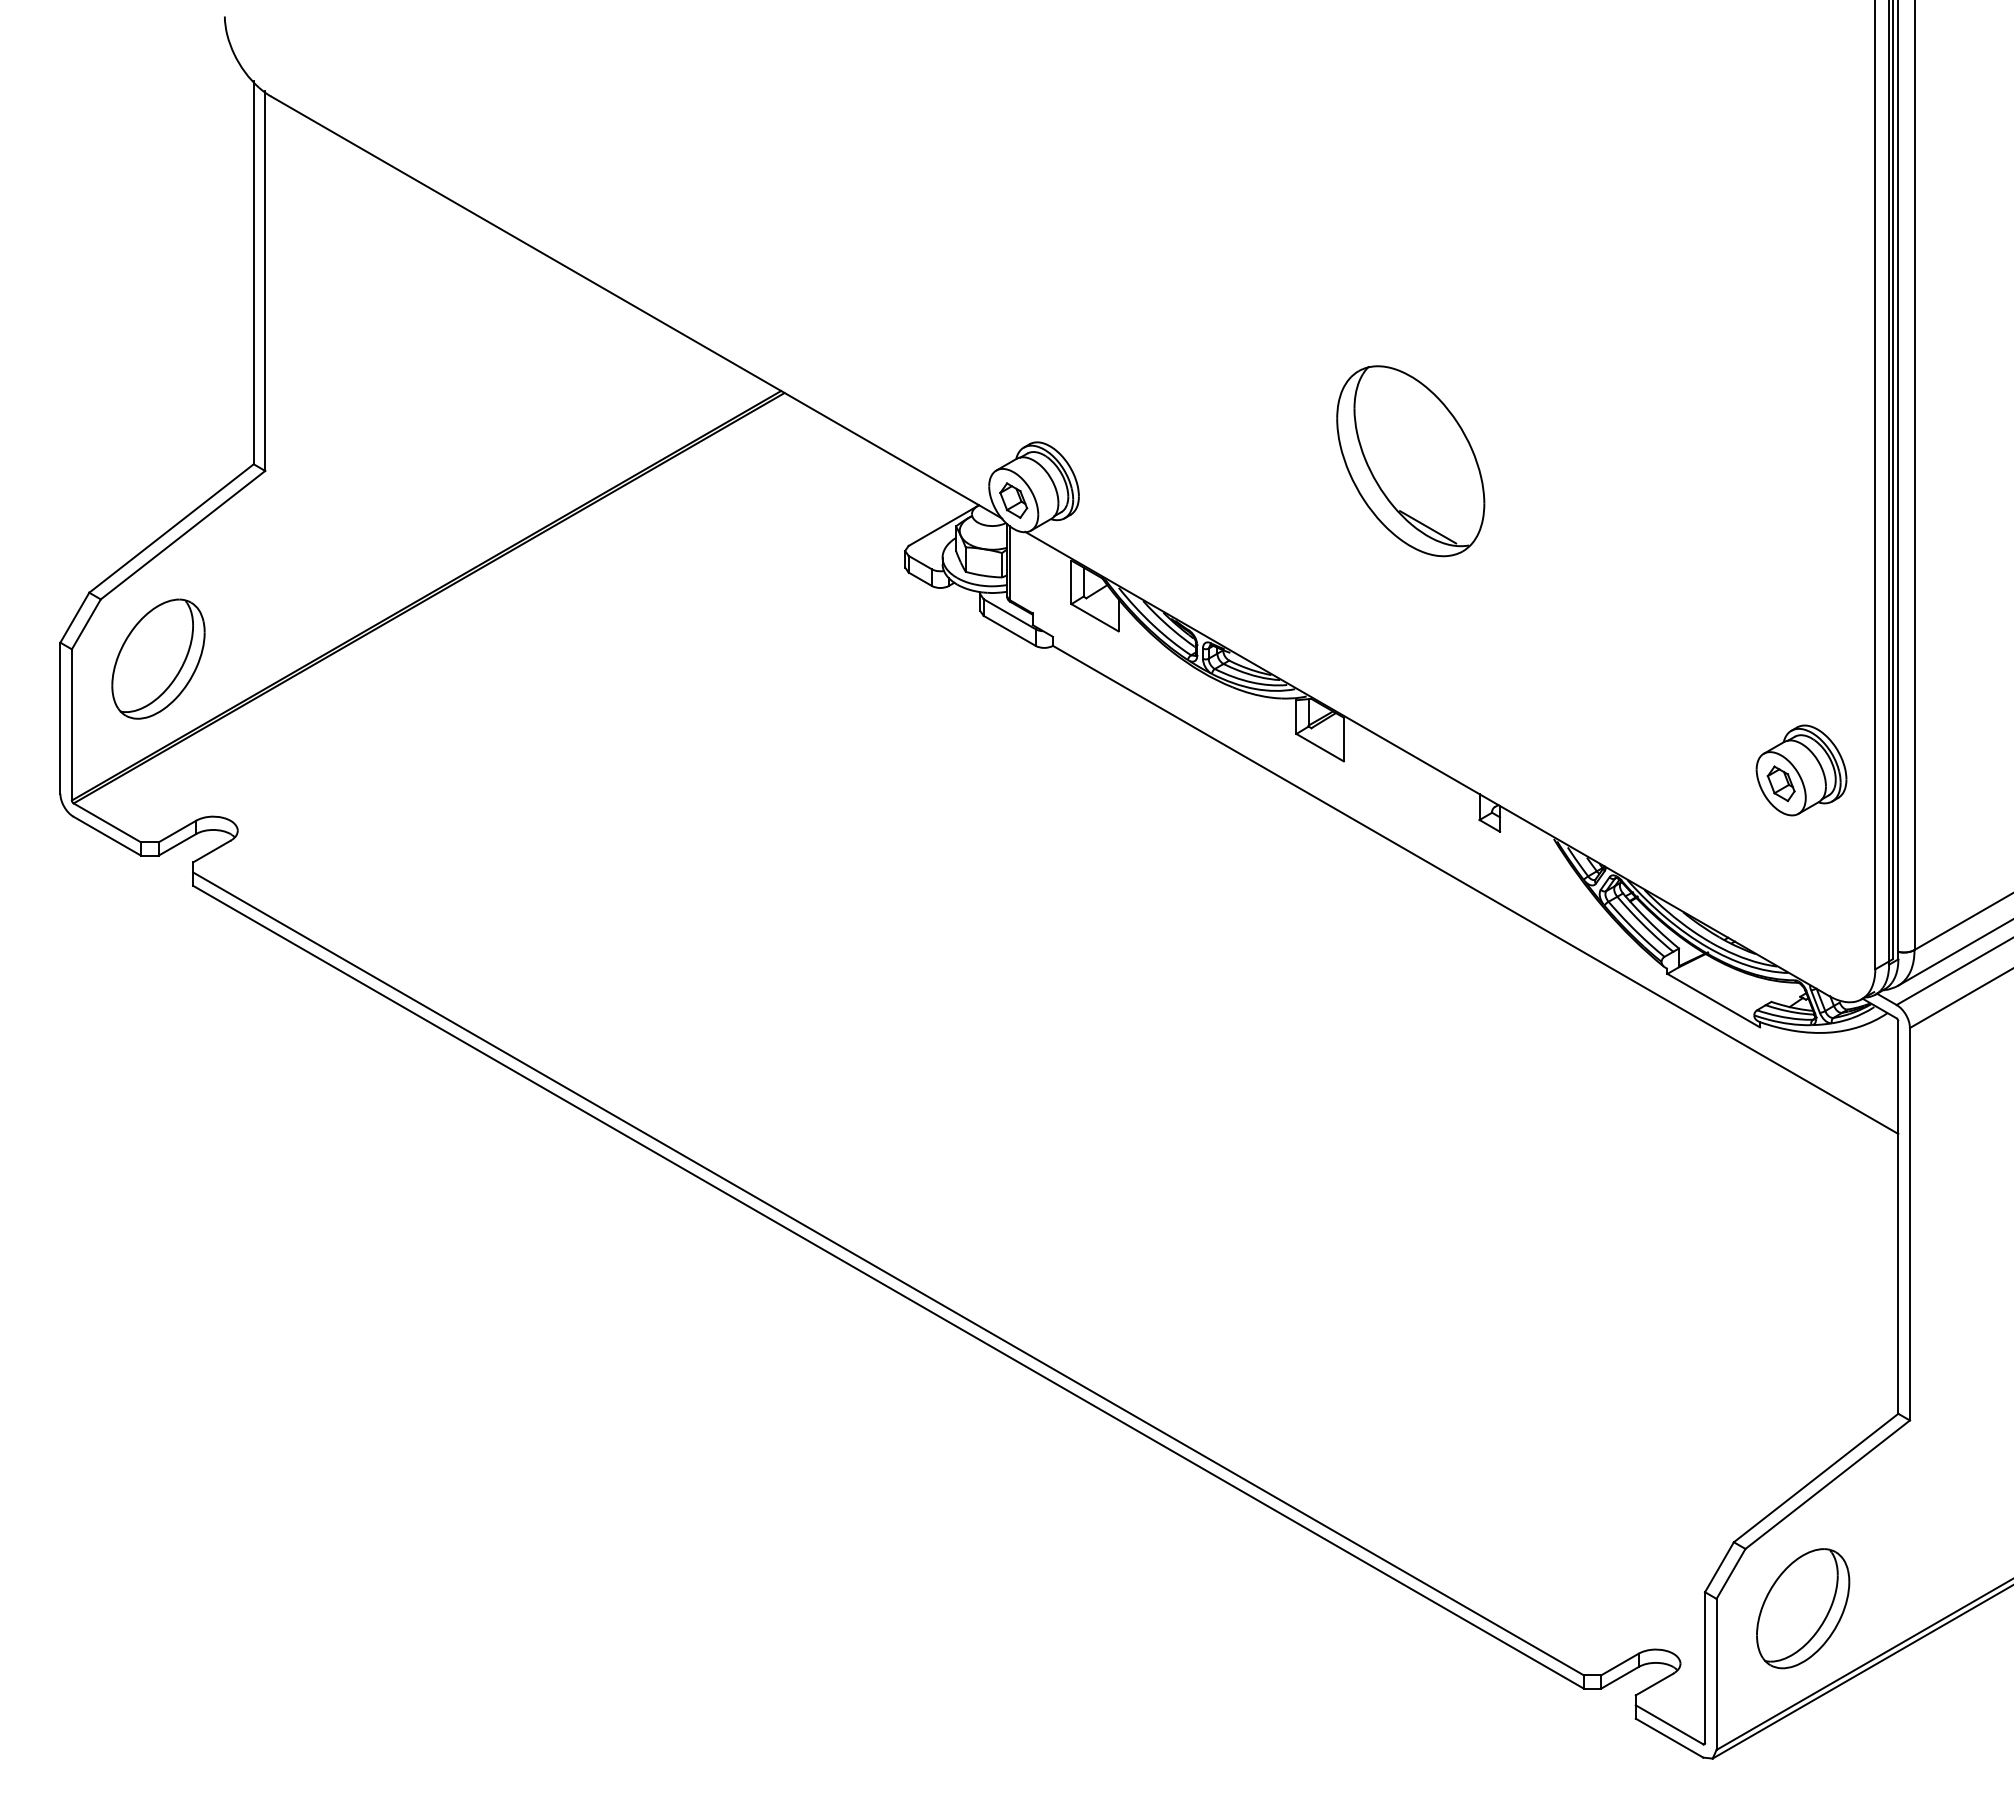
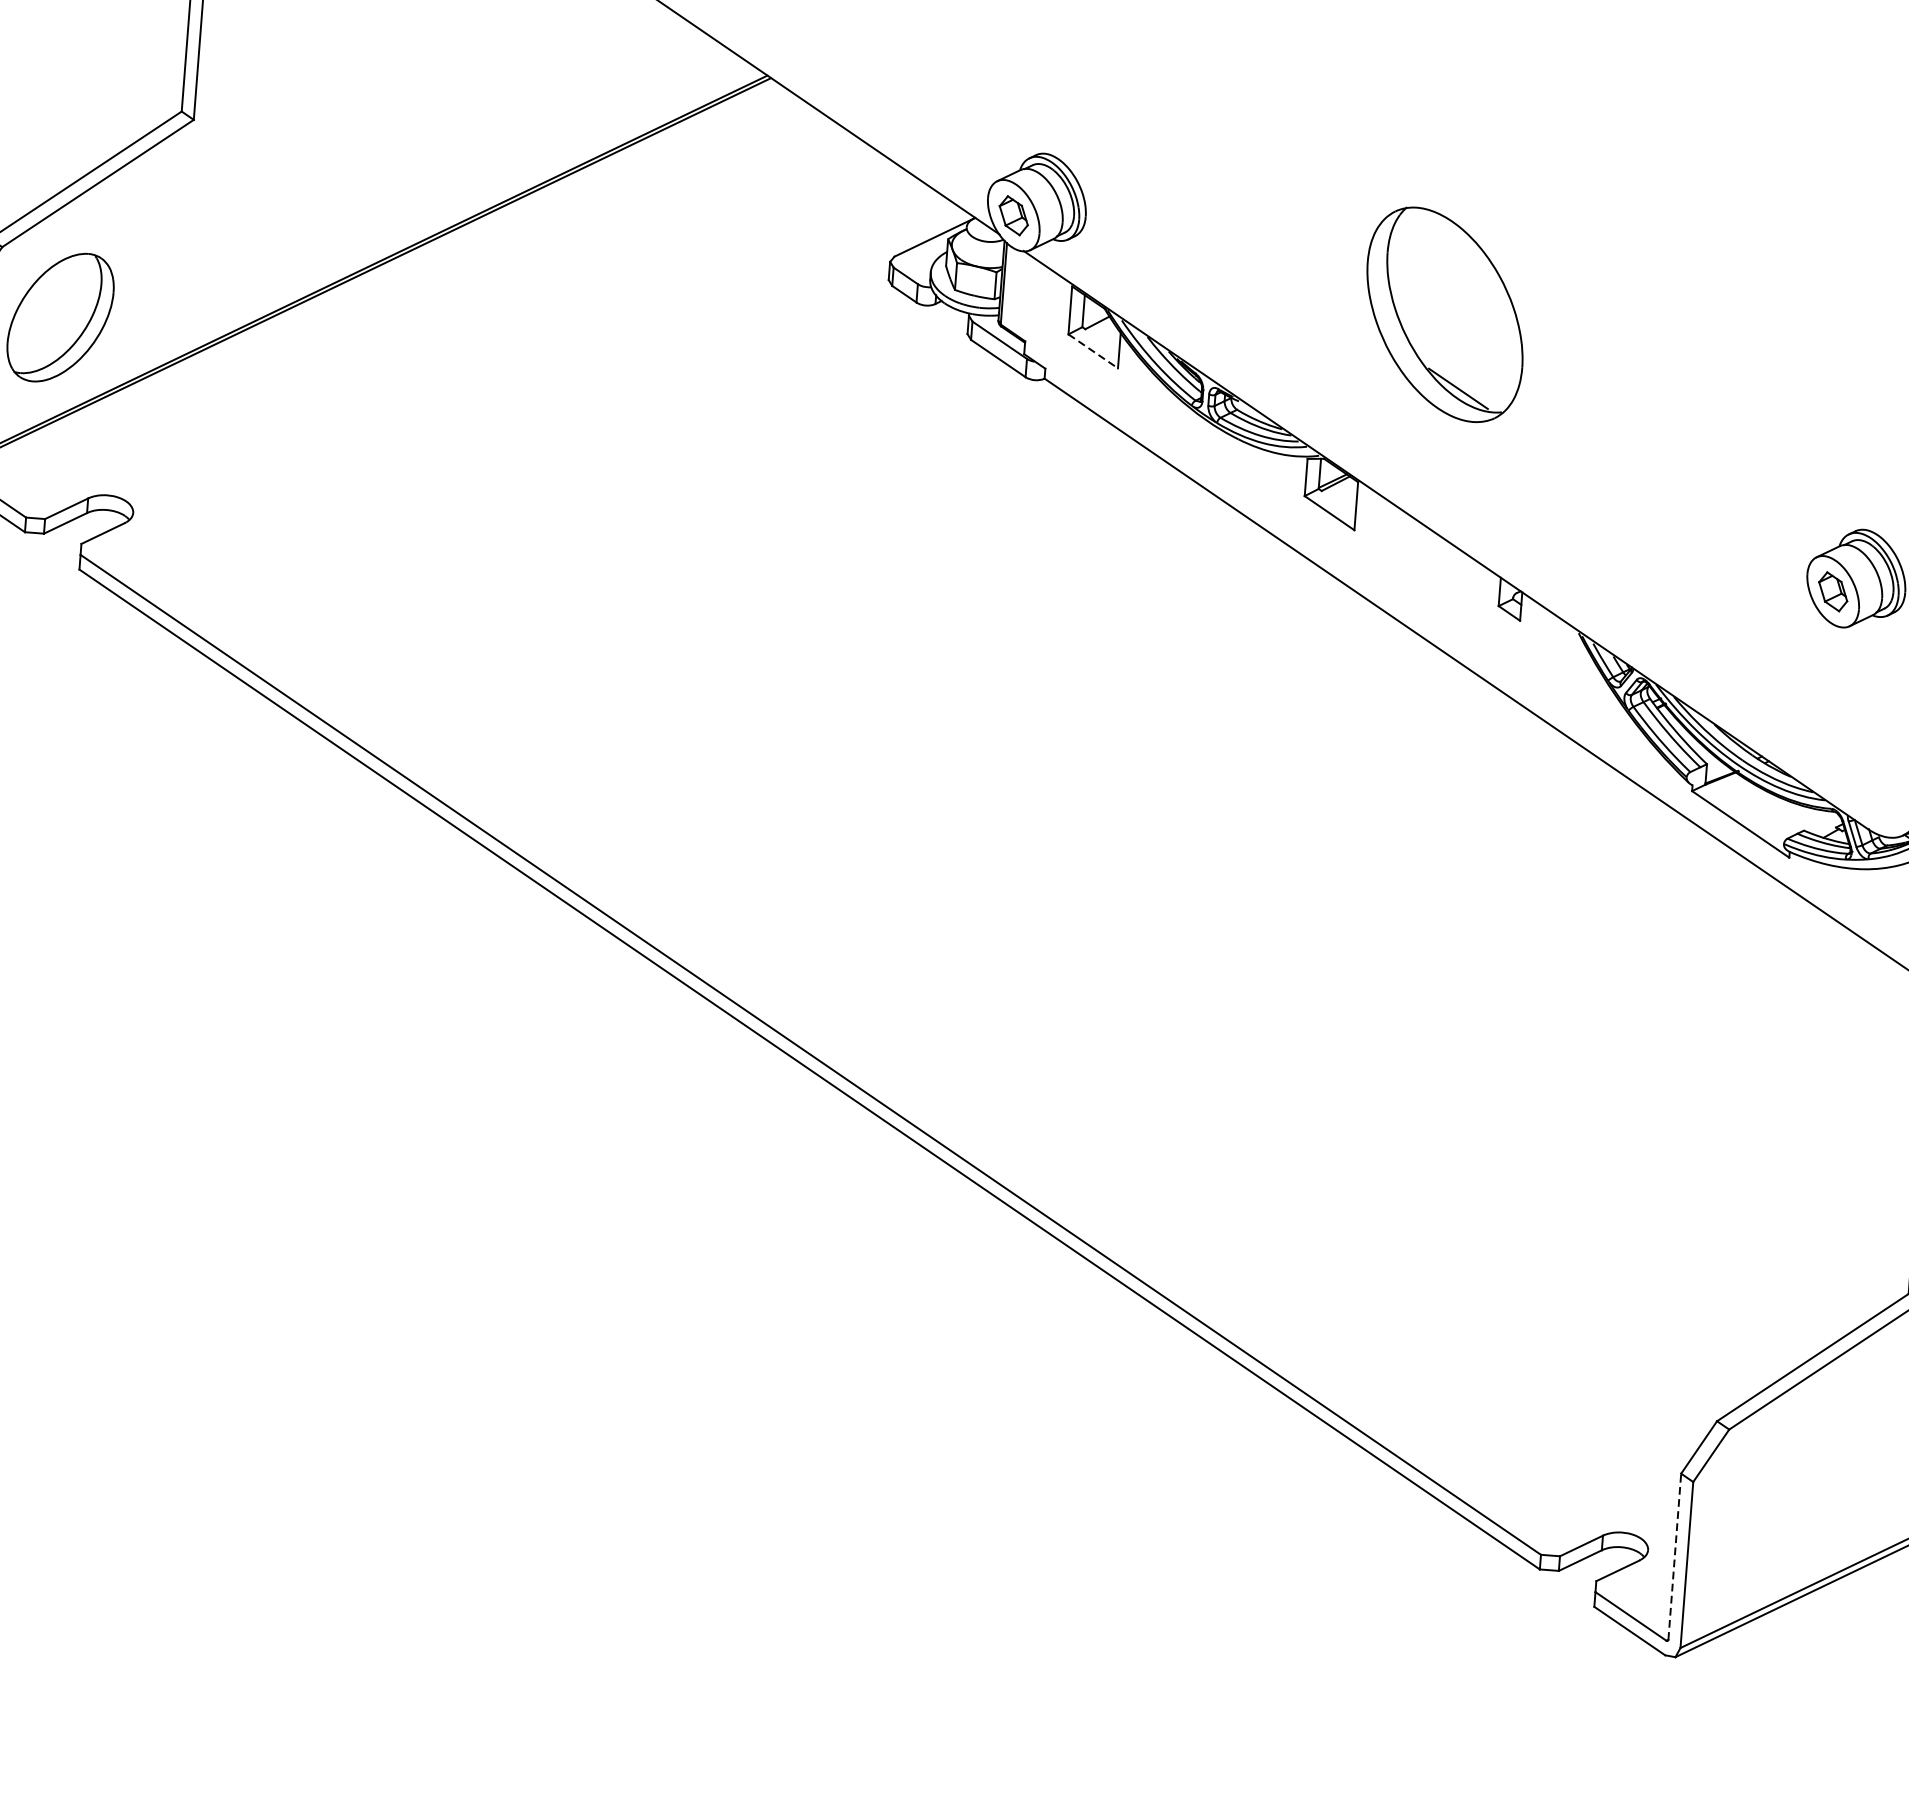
part: (1410, 461) -> (1444, 315), moved
line: (1095, 618) -> (1093, 352), solid -> dashed
part: (1803, 1608) -> (1787, 1499), removed
line: (1705, 1667) -> (1675, 1556), solid -> dashed

